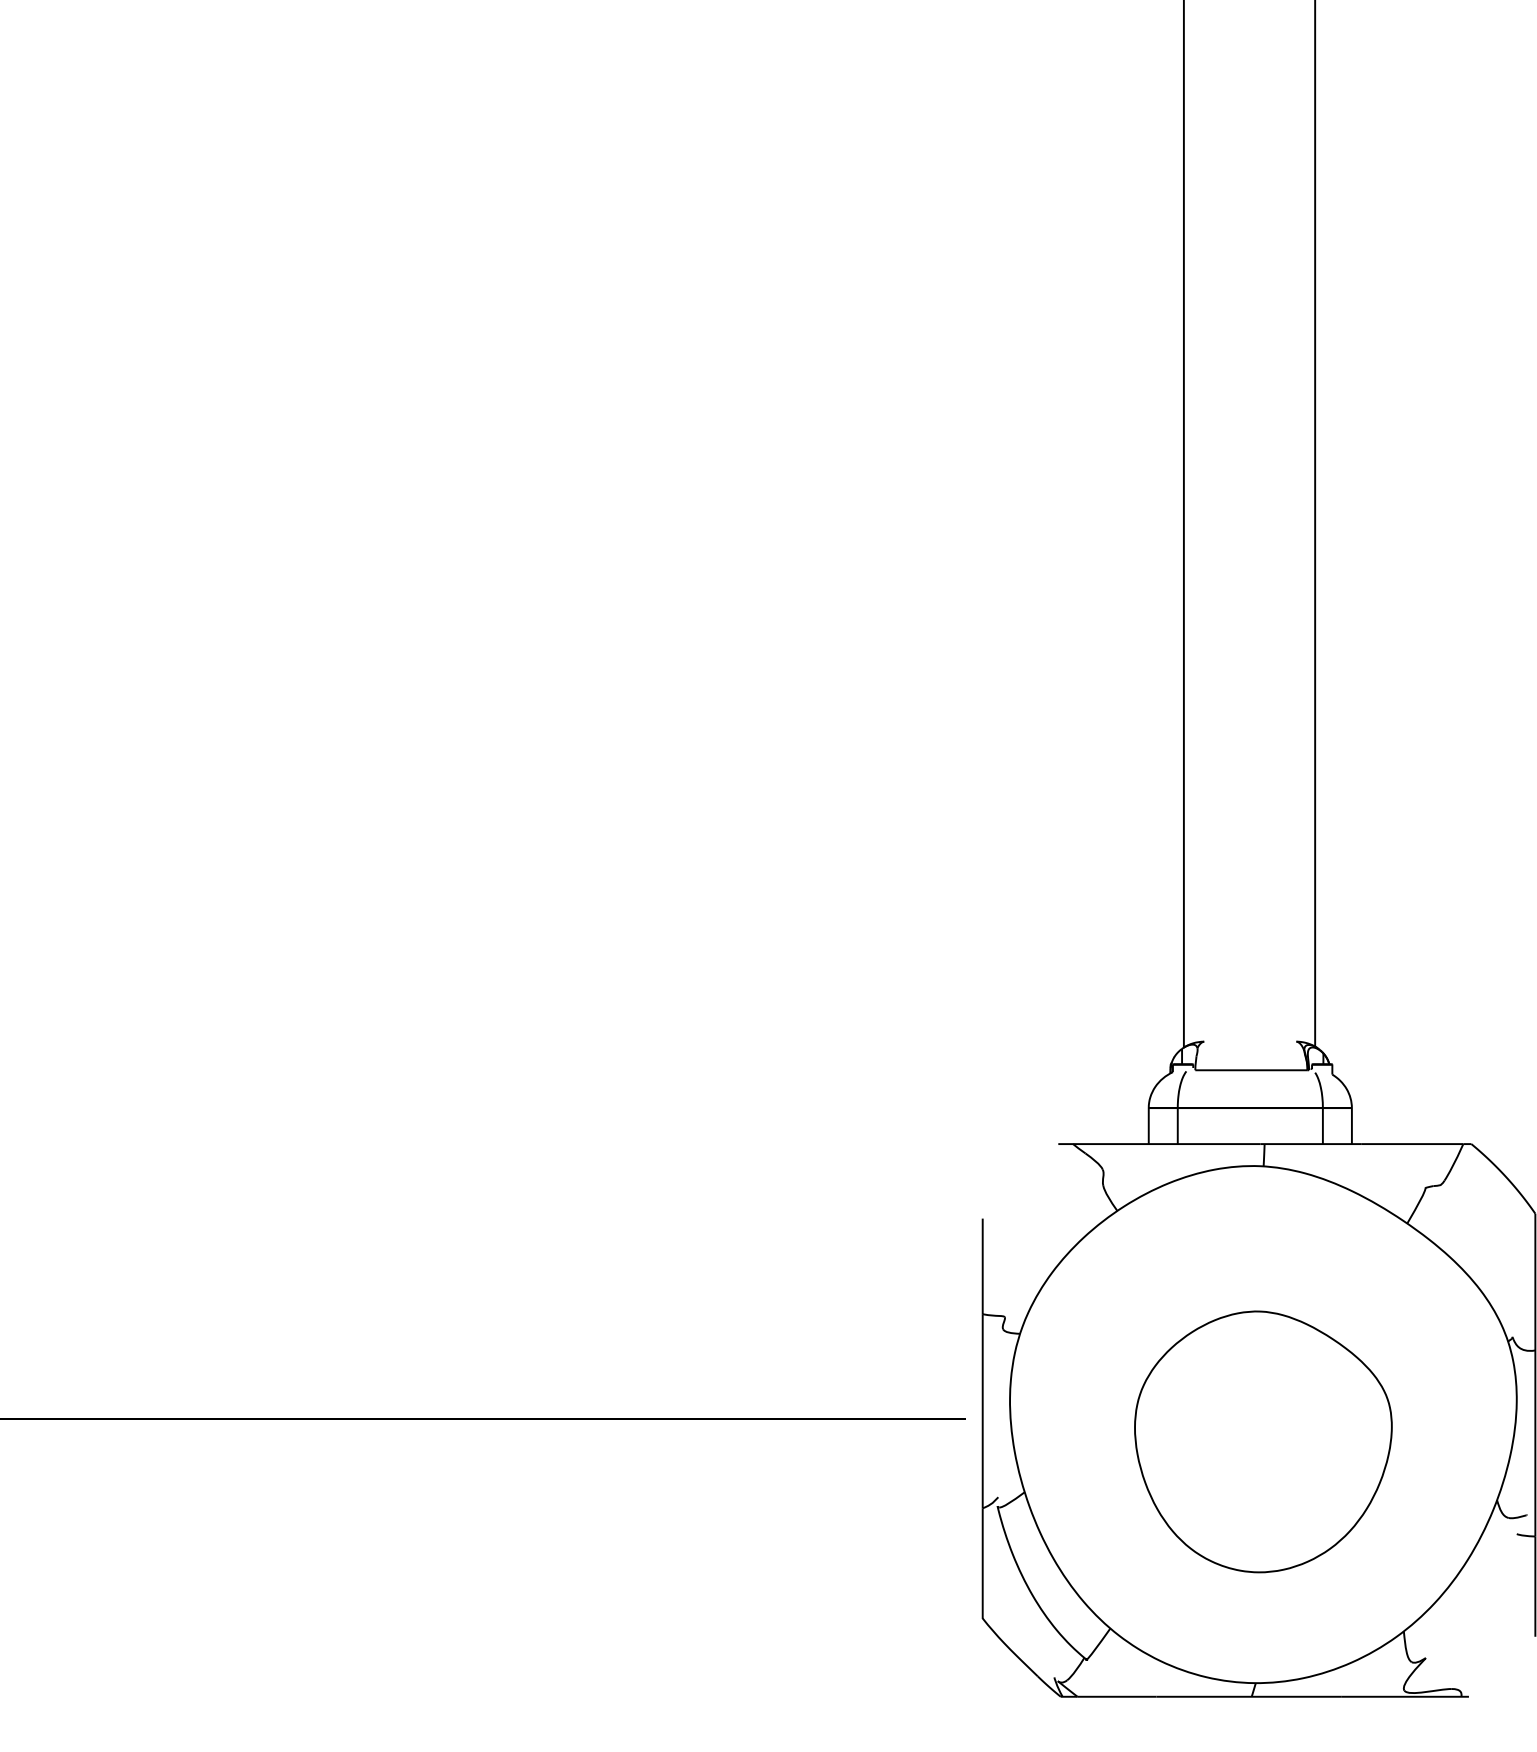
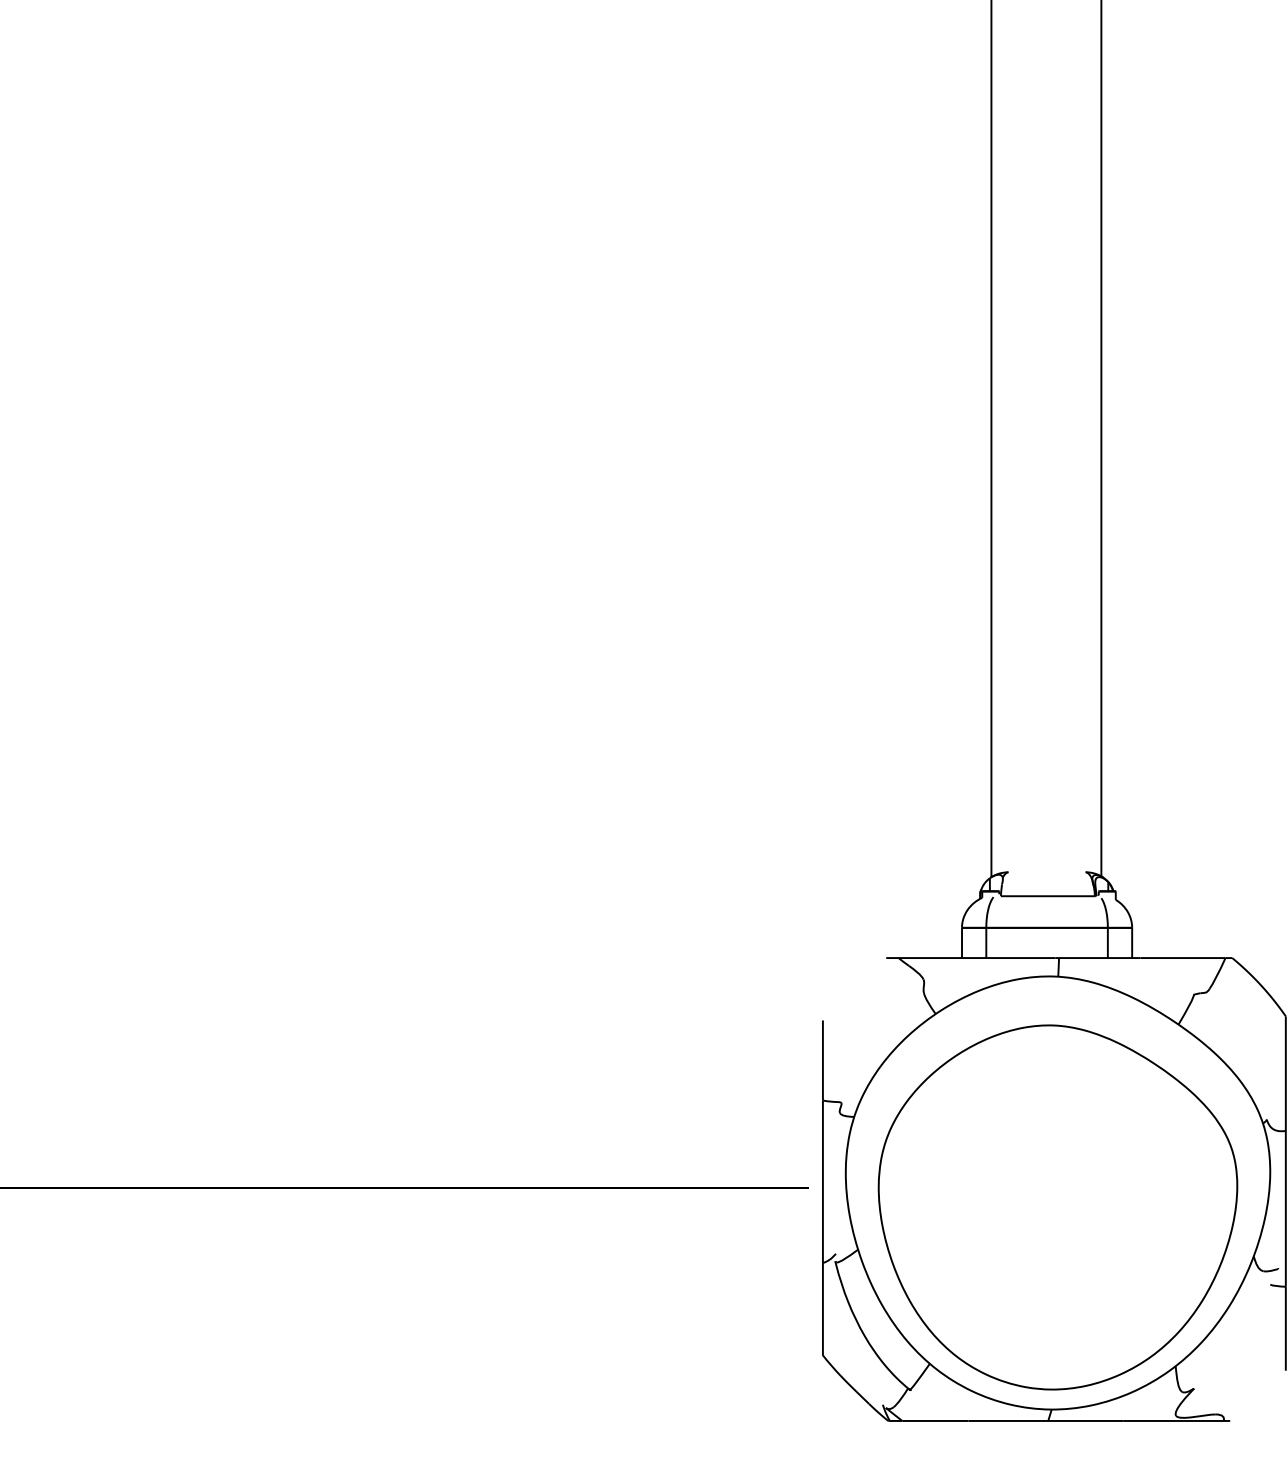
part: (1263, 1441) -> (1058, 1207), size x1.67

